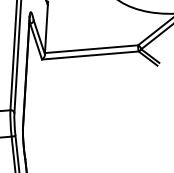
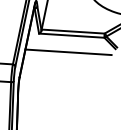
line: (89, 80) -> (68, 52), added

